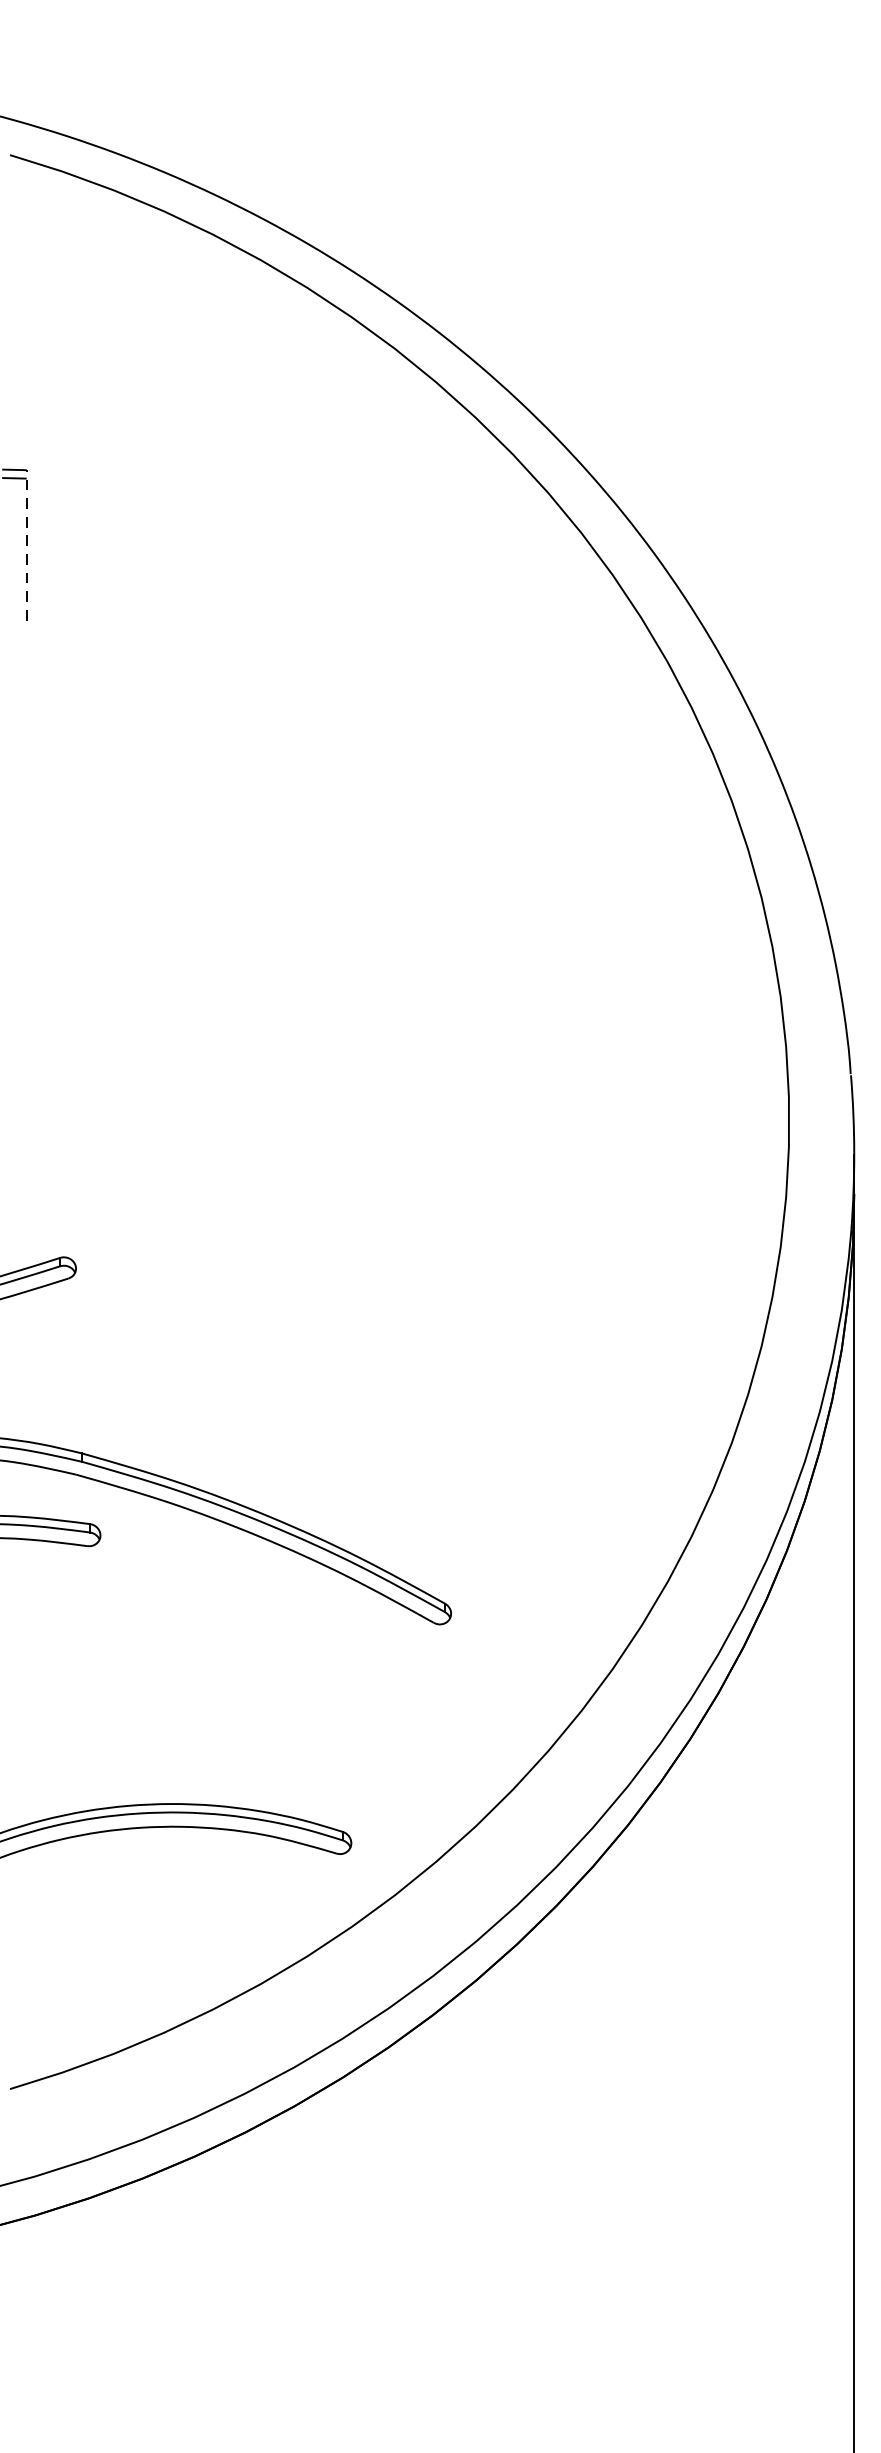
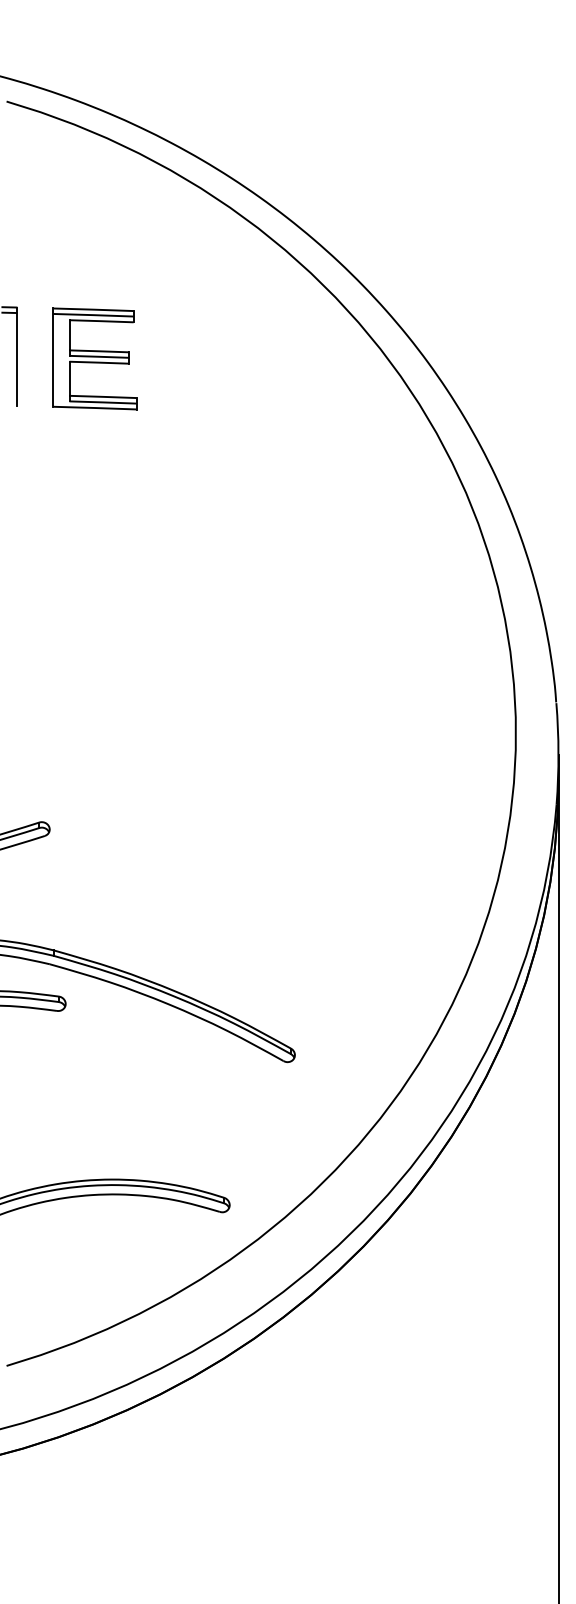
line: (26, 545) -> (17, 356), dashed -> solid
part: (144, 548) -> (94, 358), added

